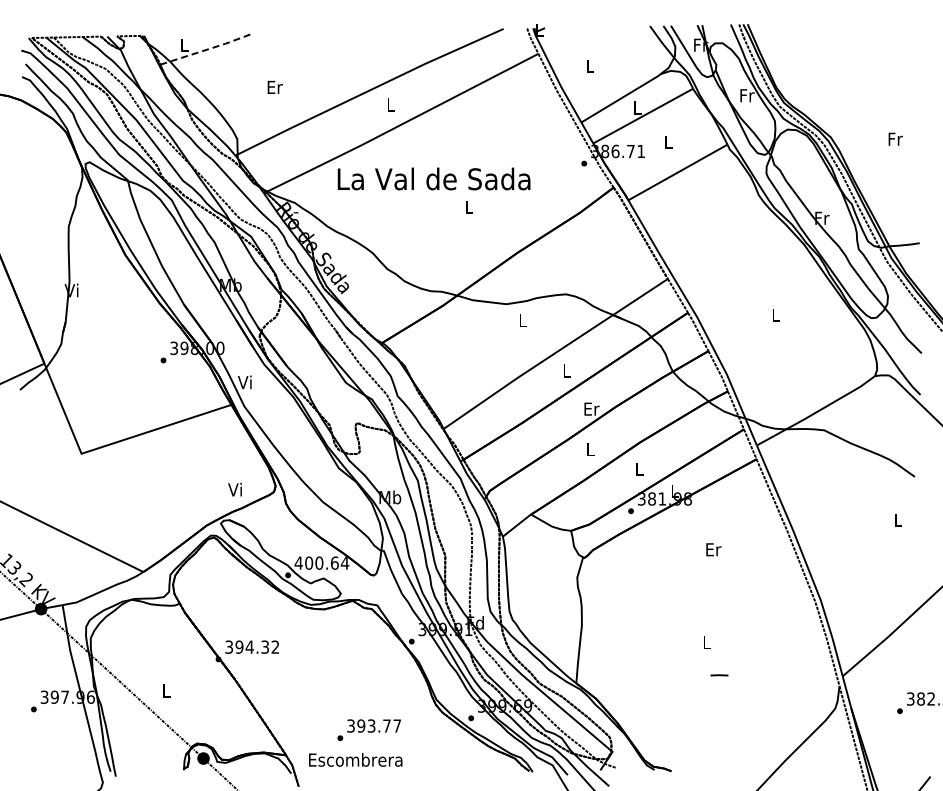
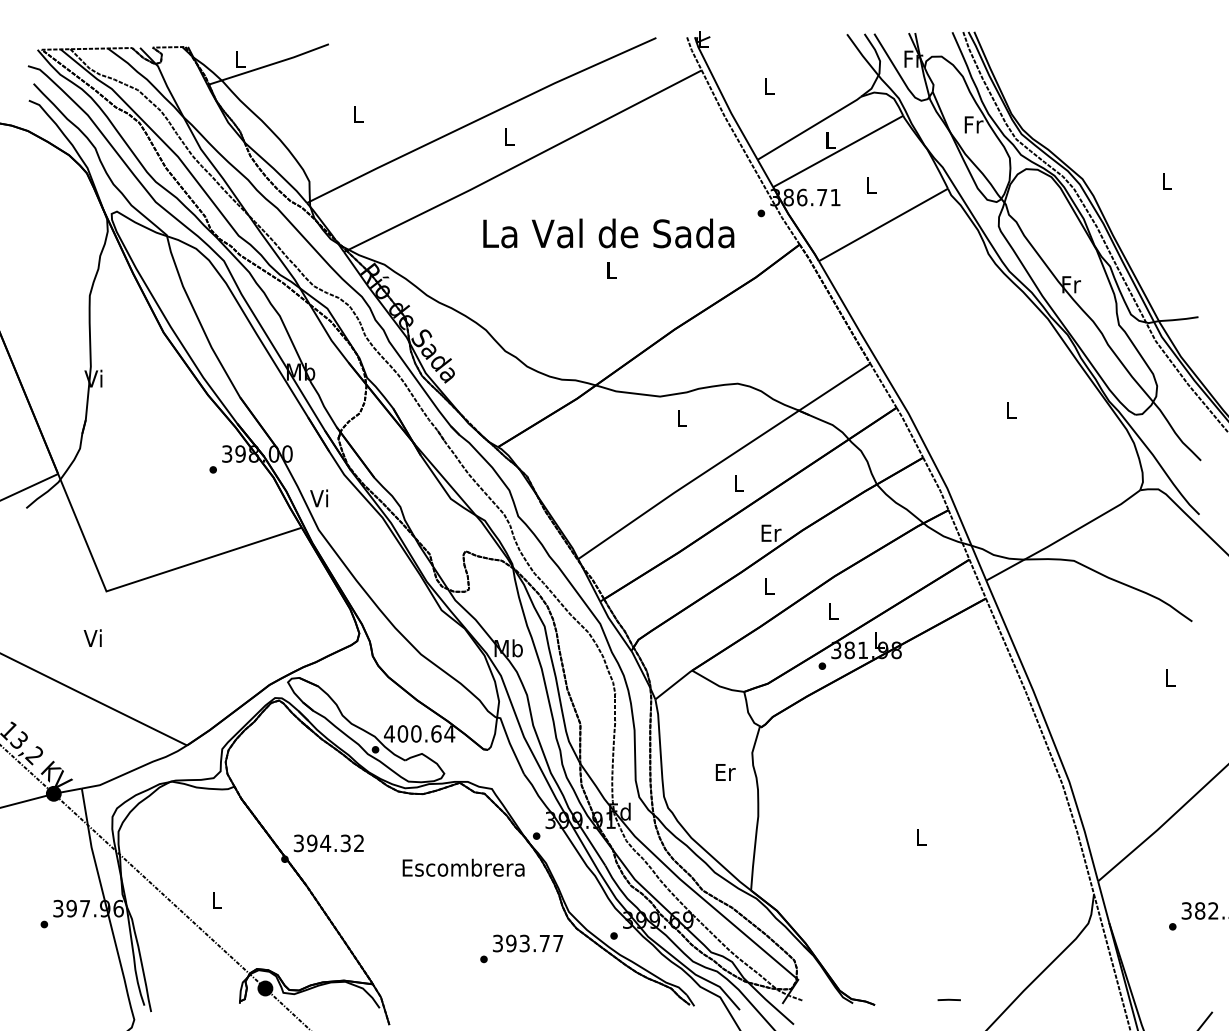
line: (207, 49) -> (270, 64), dashed -> solid
text: (274, 86) -> (357, 112), Er -> L
text: (895, 138) -> (1166, 180), Fr -> L
text: (433, 178) -> (607, 232), moved
text: (234, 489) -> (92, 637), moved
text: (713, 549) -> (725, 772), moved
line: (719, 675) -> (949, 1000), moved
text: (368, 729) -> (520, 948), moved
text: (355, 759) -> (463, 867), moved

